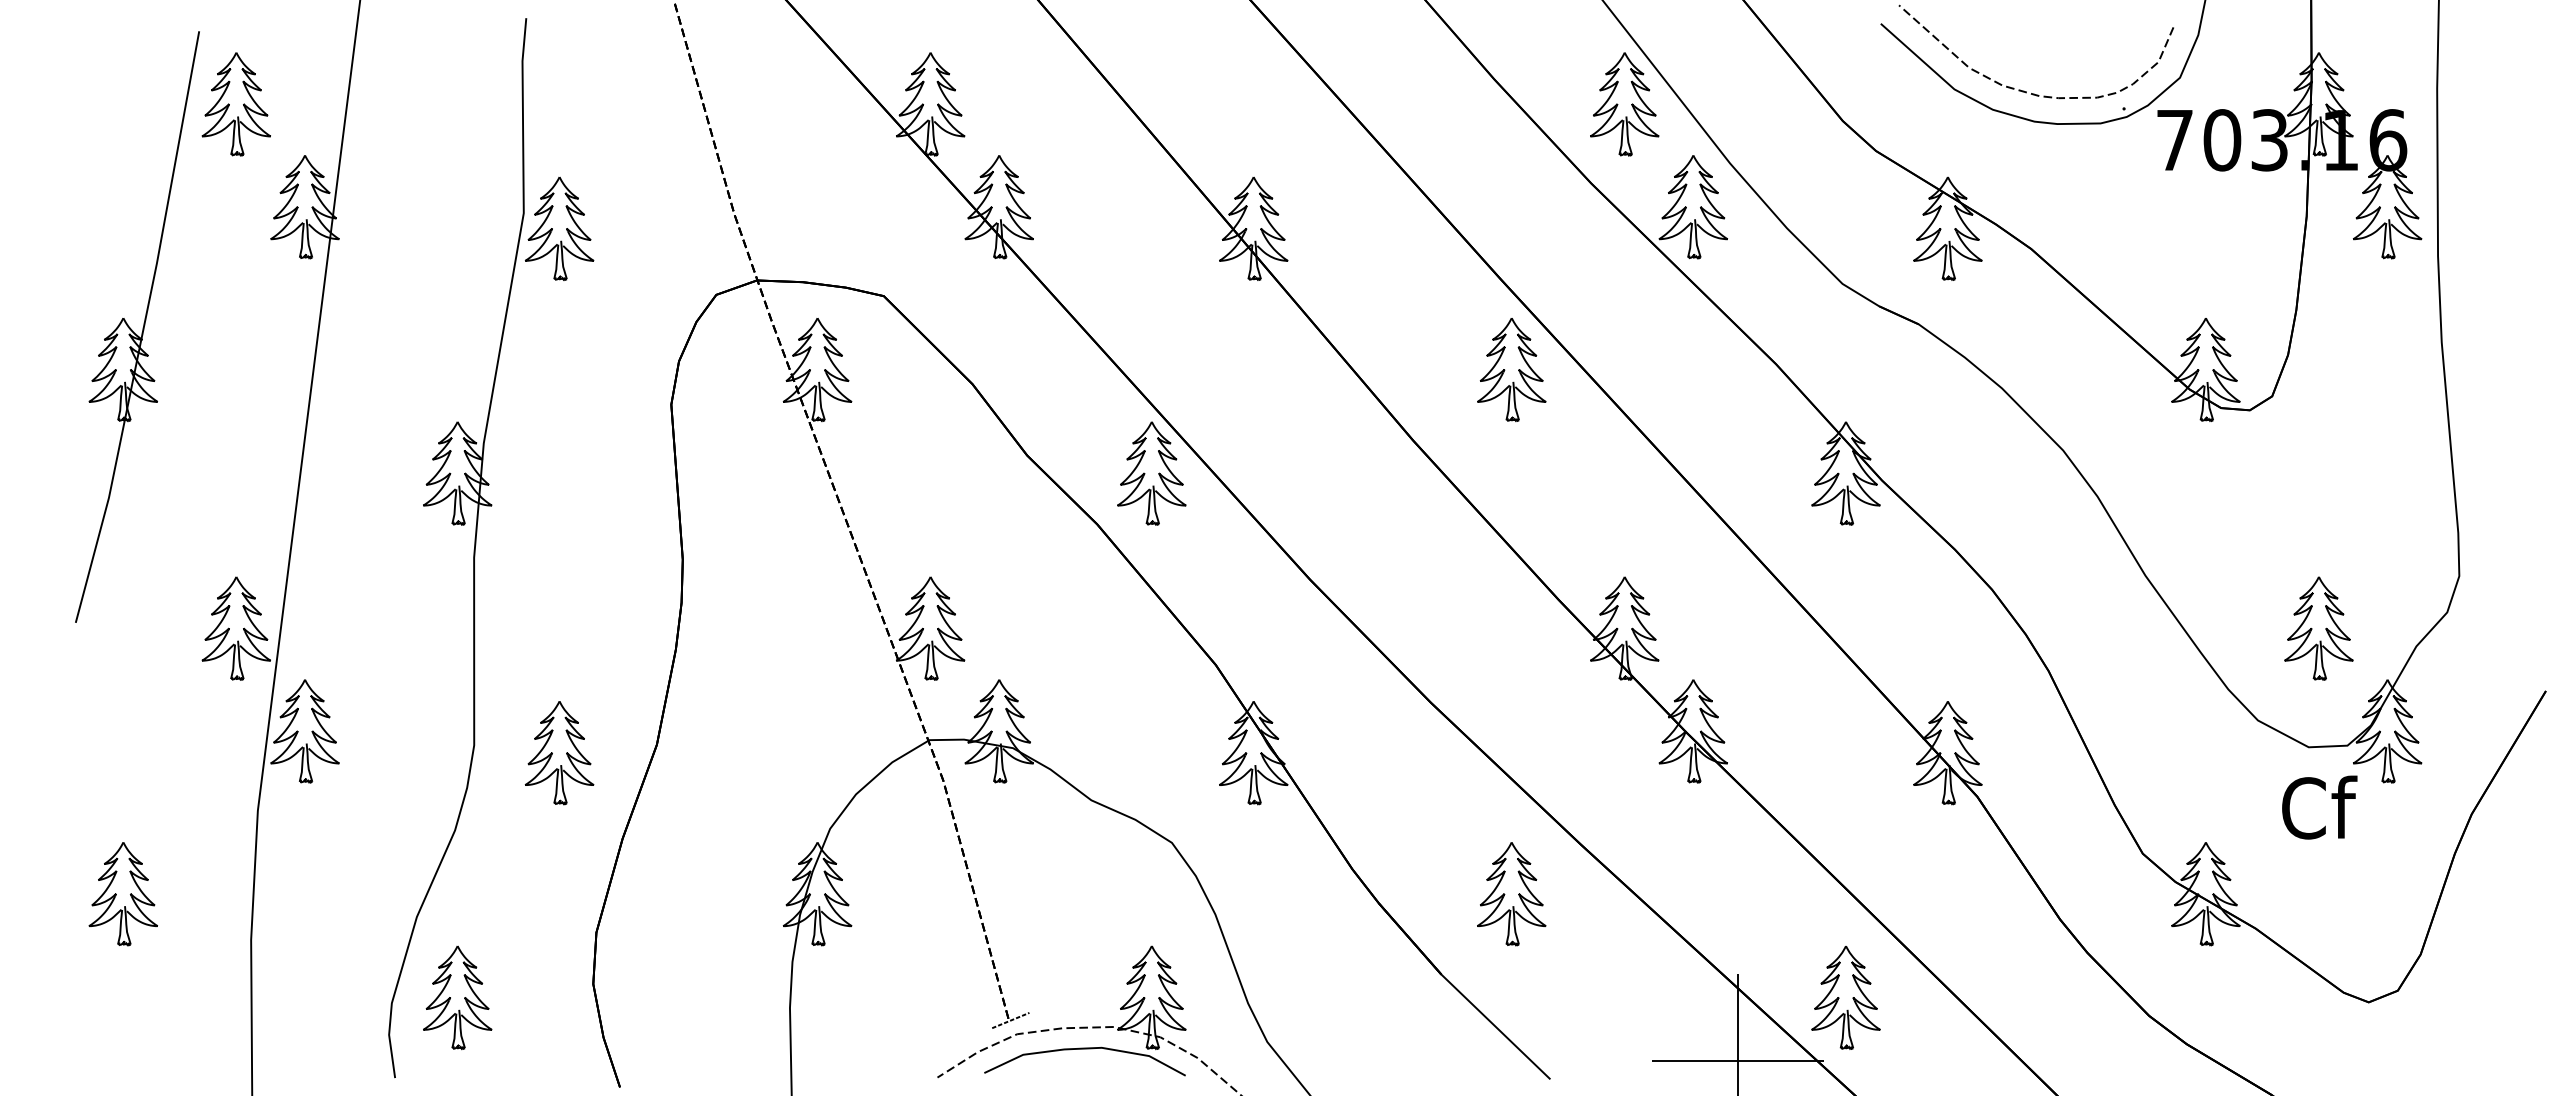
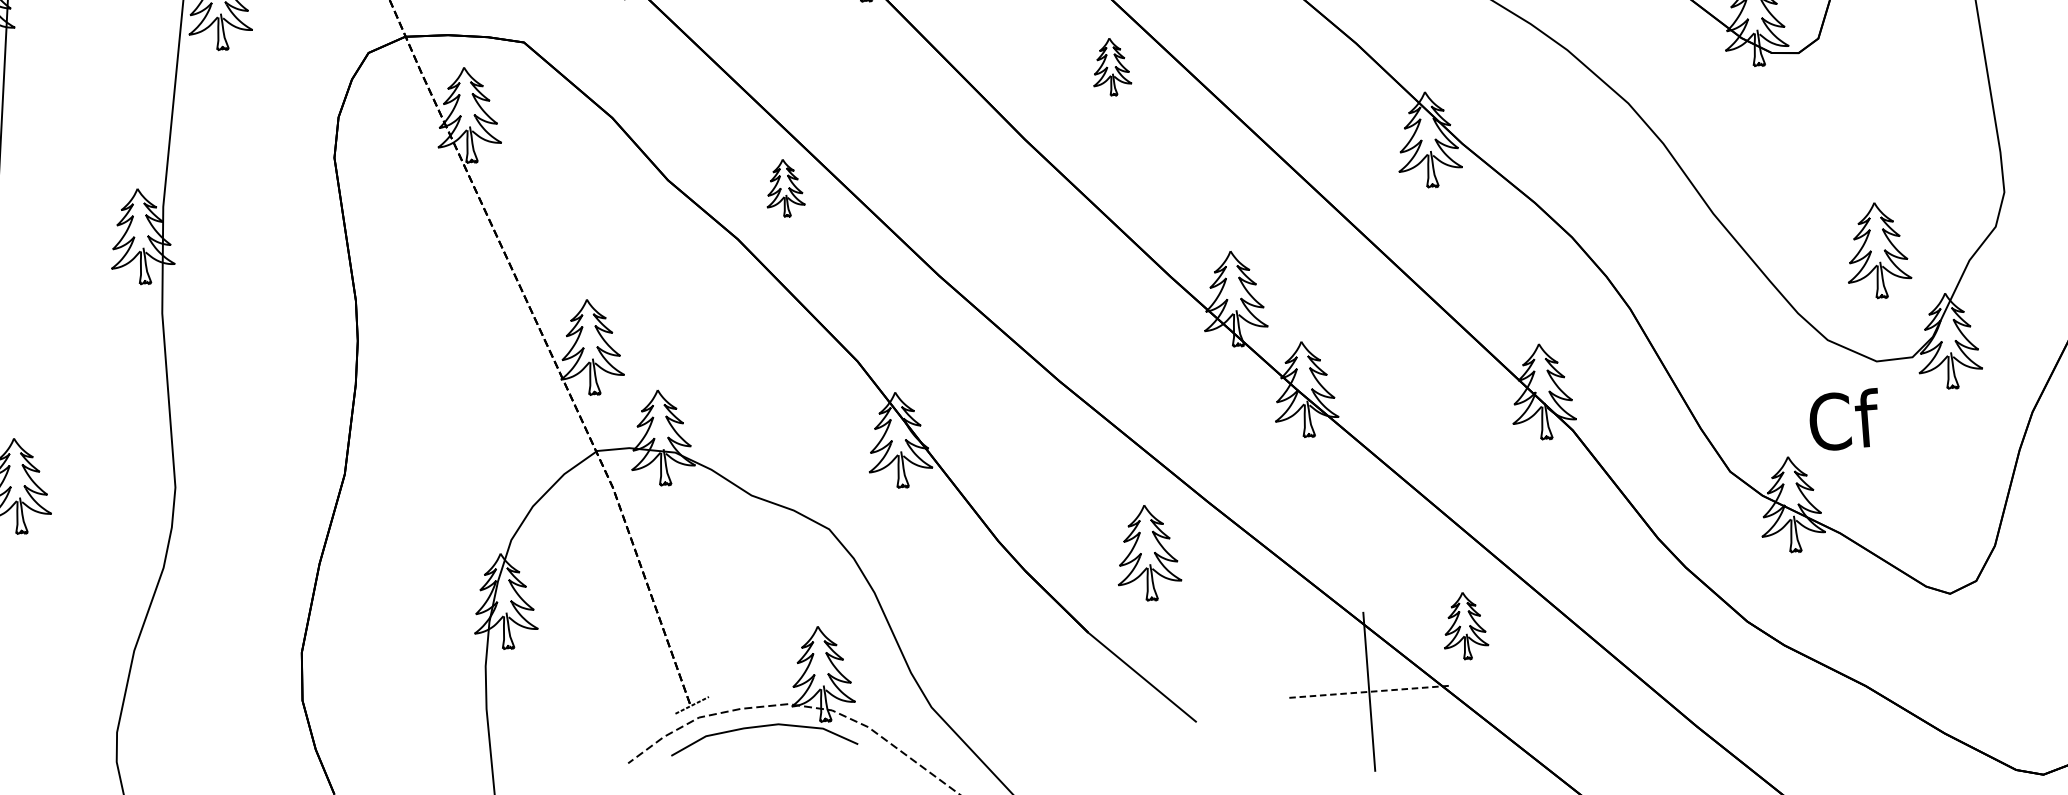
part: (1511, 369) -> (1111, 66), size x0.6
part: (1151, 473) -> (784, 188), size x0.6
part: (559, 753) -> (255, 489), removed
text: (2319, 807) -> (1844, 420), moved
part: (457, 997) -> (177, 722), removed
part: (1845, 997) -> (1464, 625), size x0.7
line: (1738, 1060) -> (1369, 691), solid -> dashed

